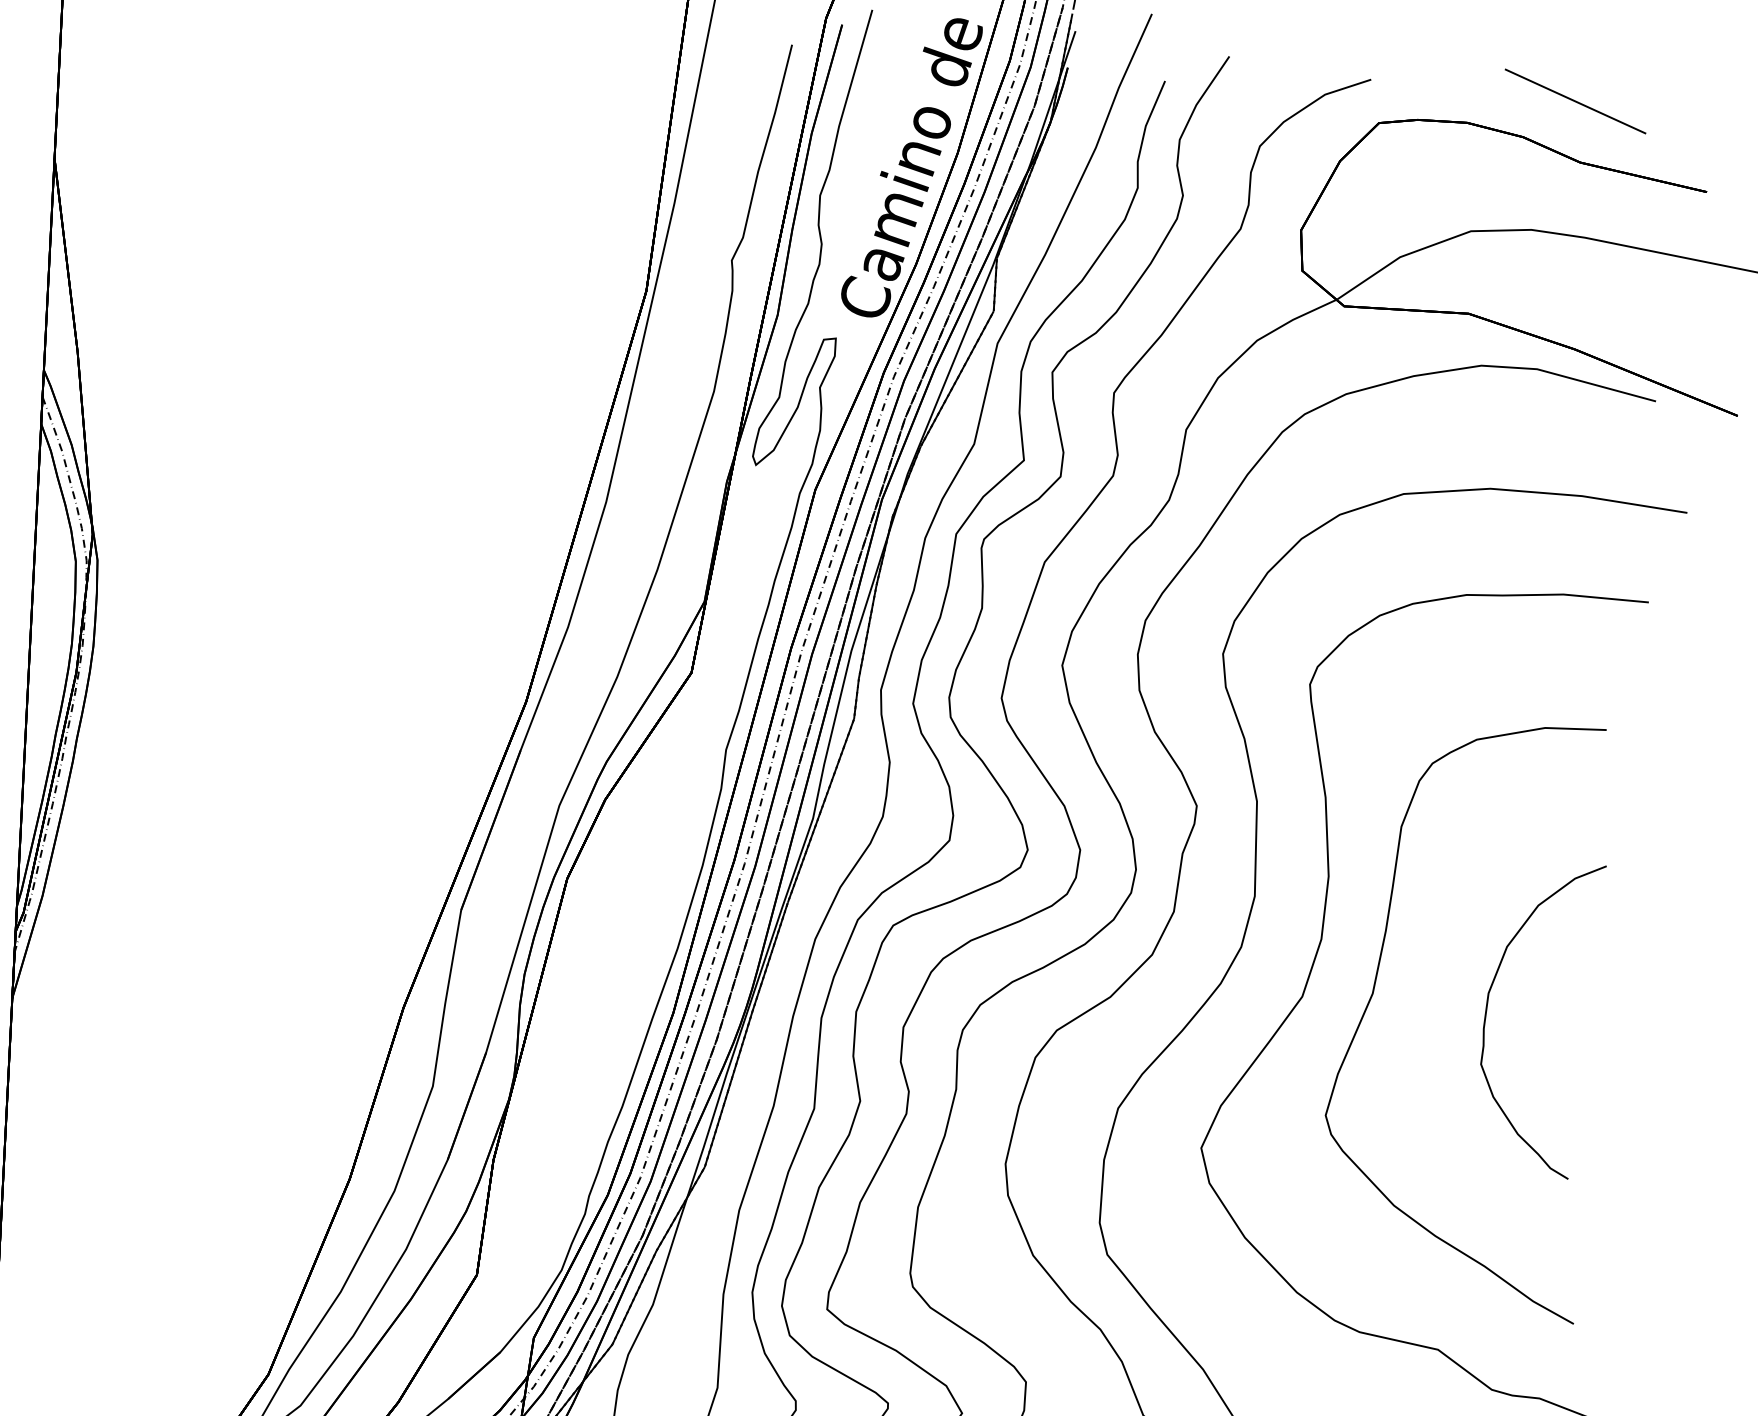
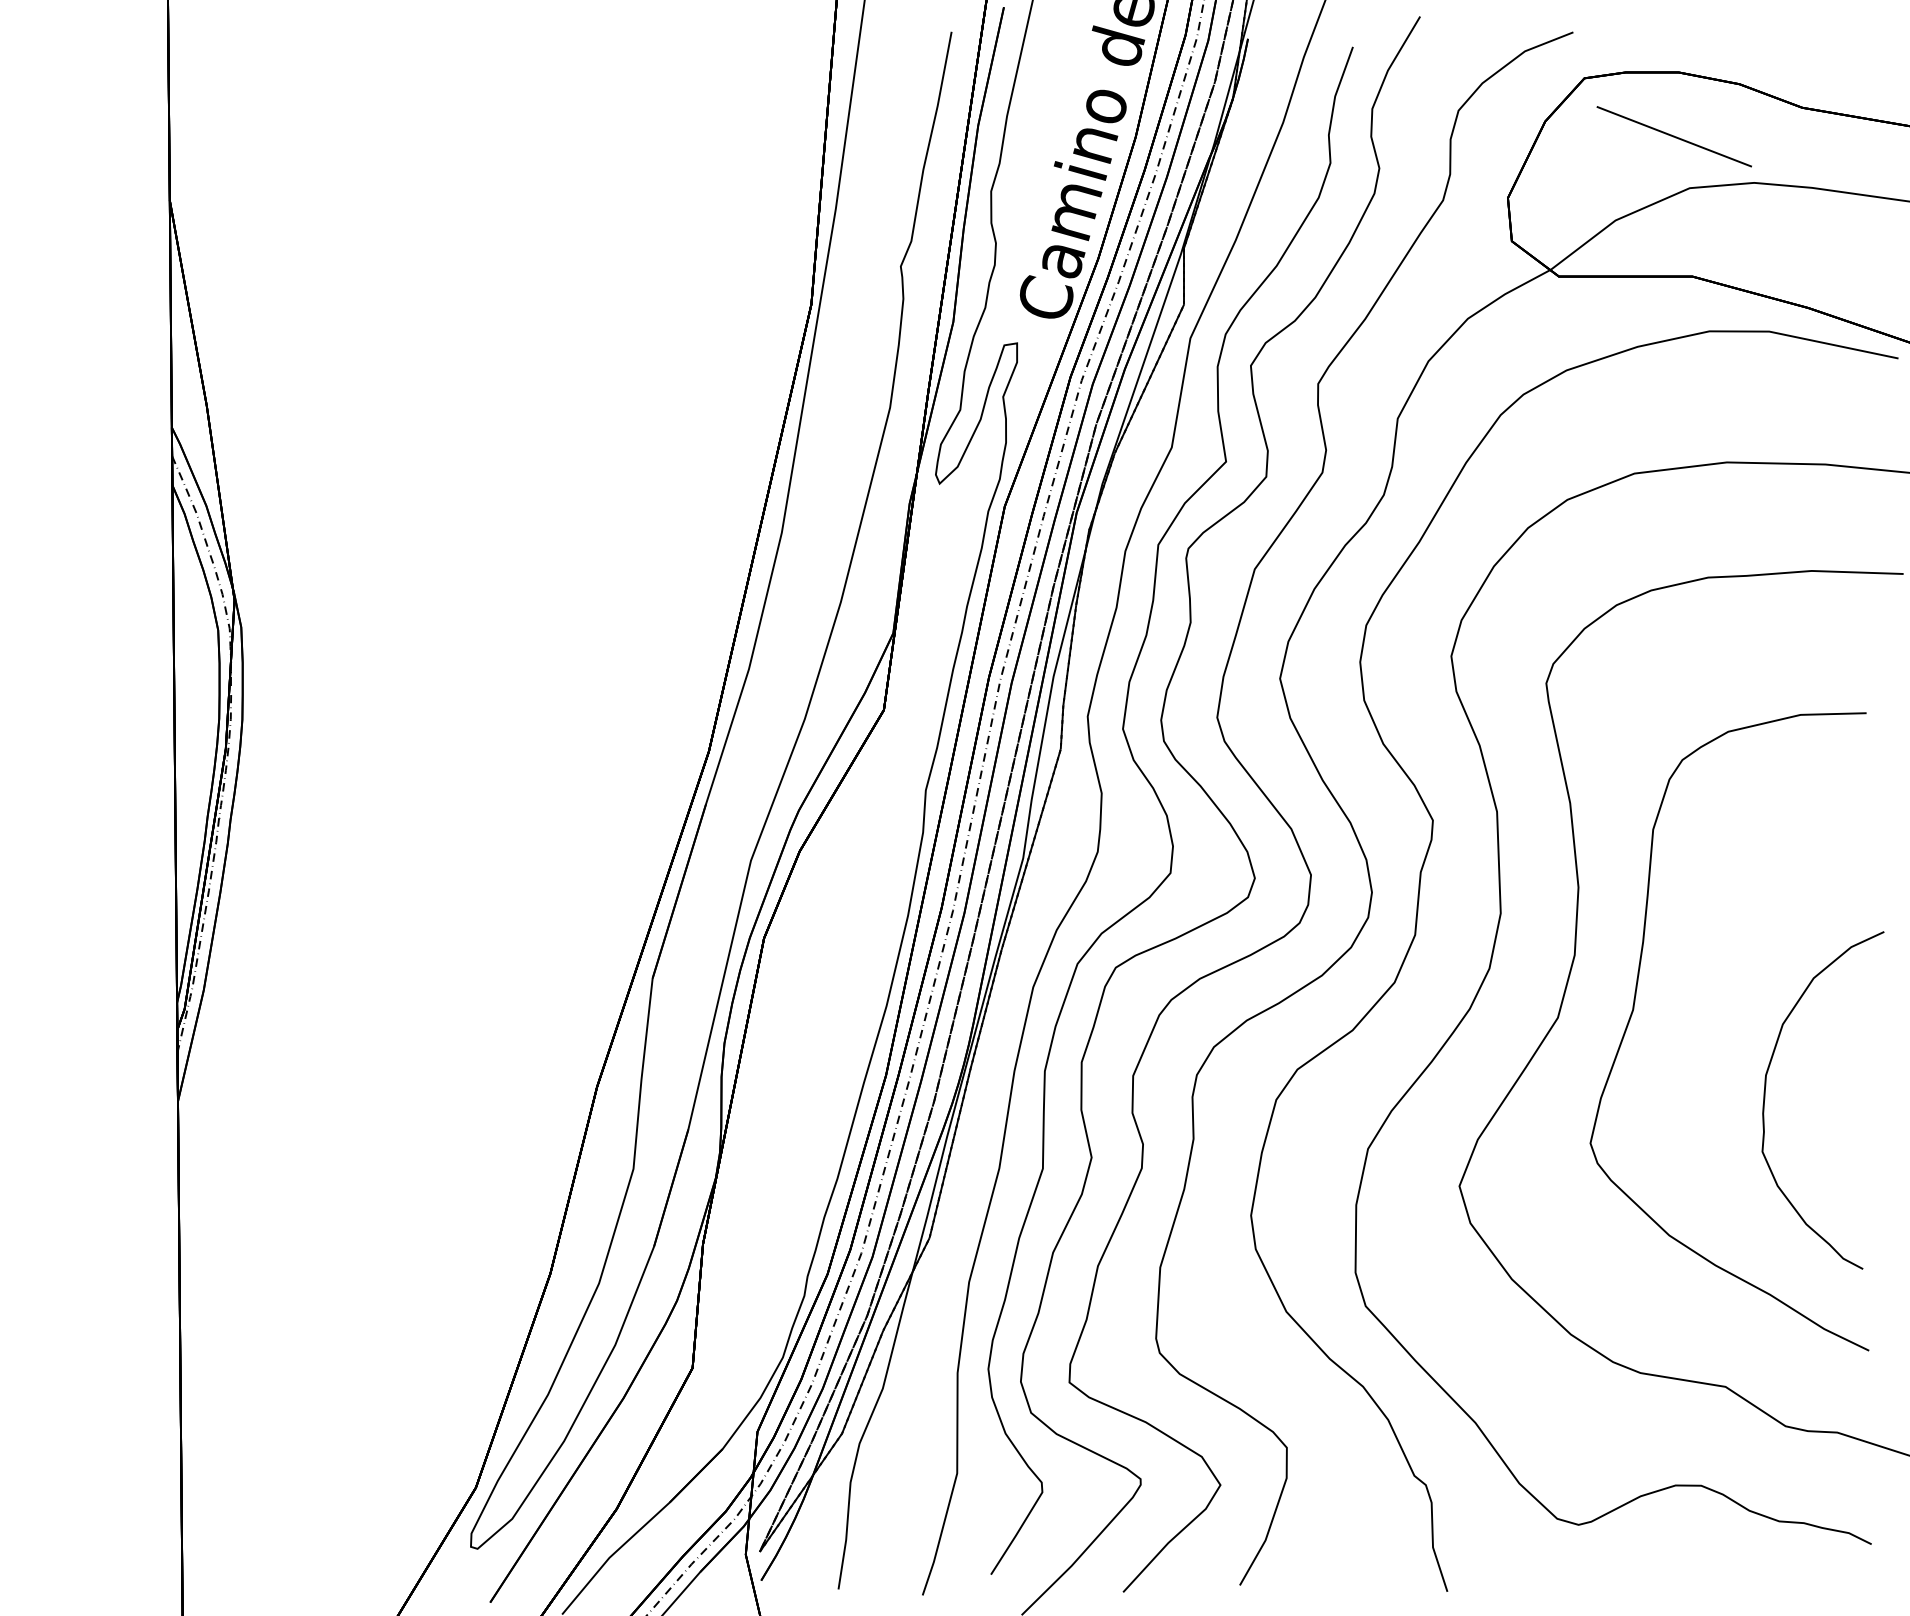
line: (1574, 101) -> (1673, 136), moved
curve: (1486, 1015) -> (1765, 1099), moved

